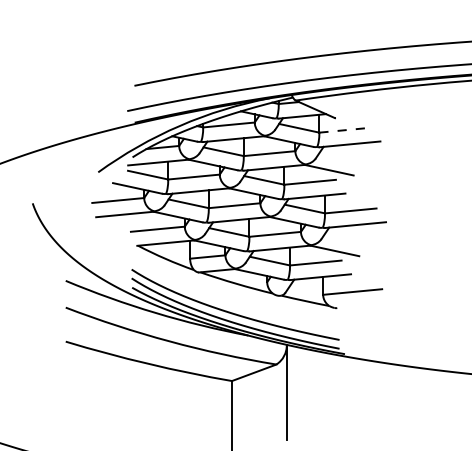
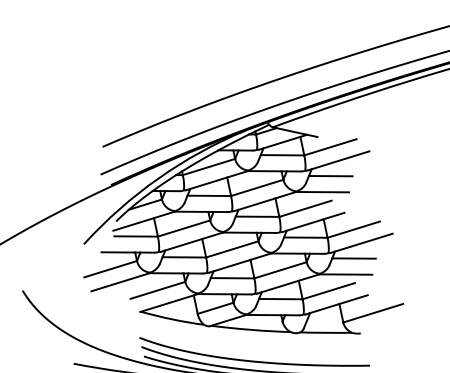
line: (345, 130) -> (330, 147), dashed -> solid
line: (339, 156) -> (330, 175), added
line: (345, 237) -> (354, 258), added

